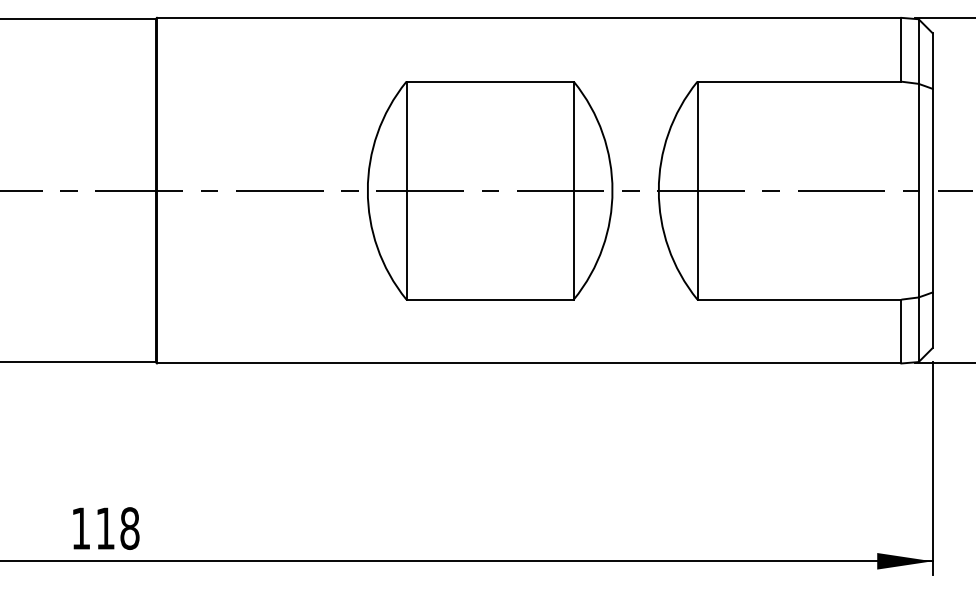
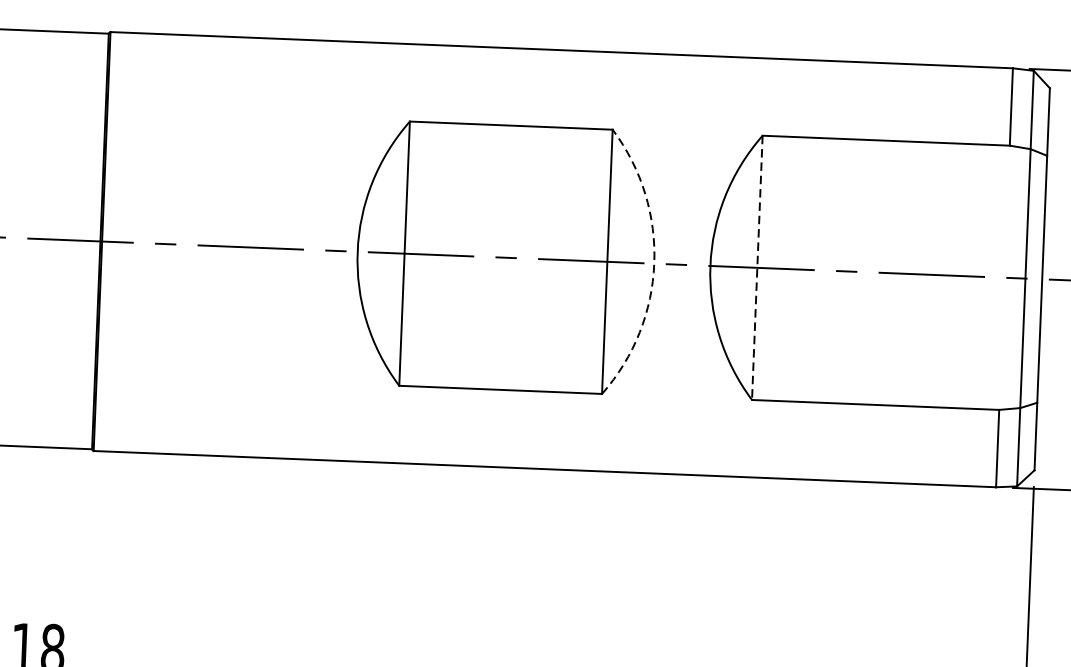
arc: (612, 190) -> (654, 263), solid -> dashed
line: (697, 190) -> (757, 267), solid -> dashed

